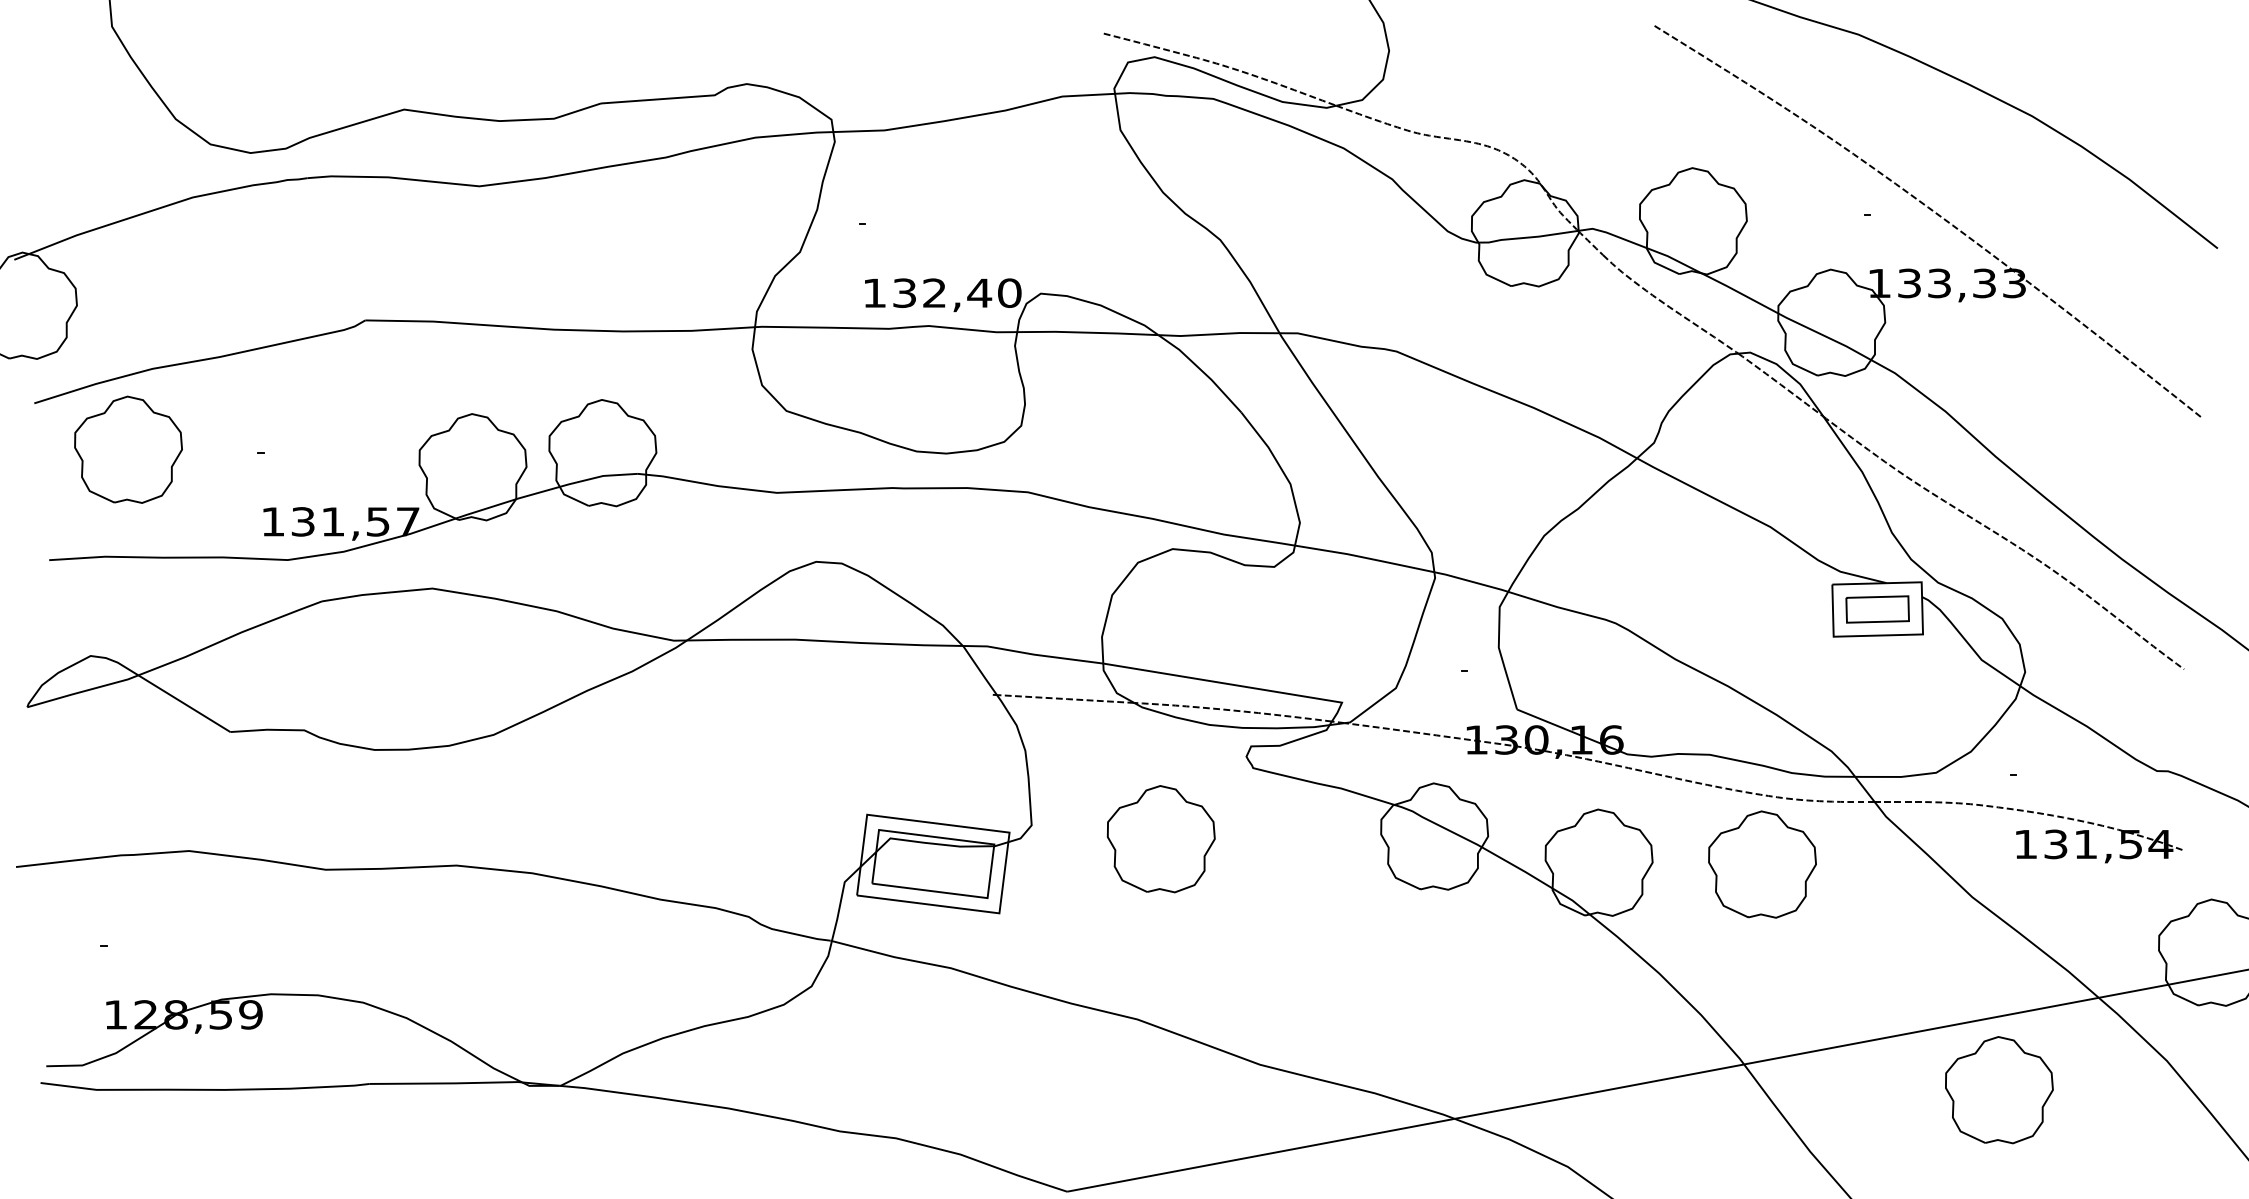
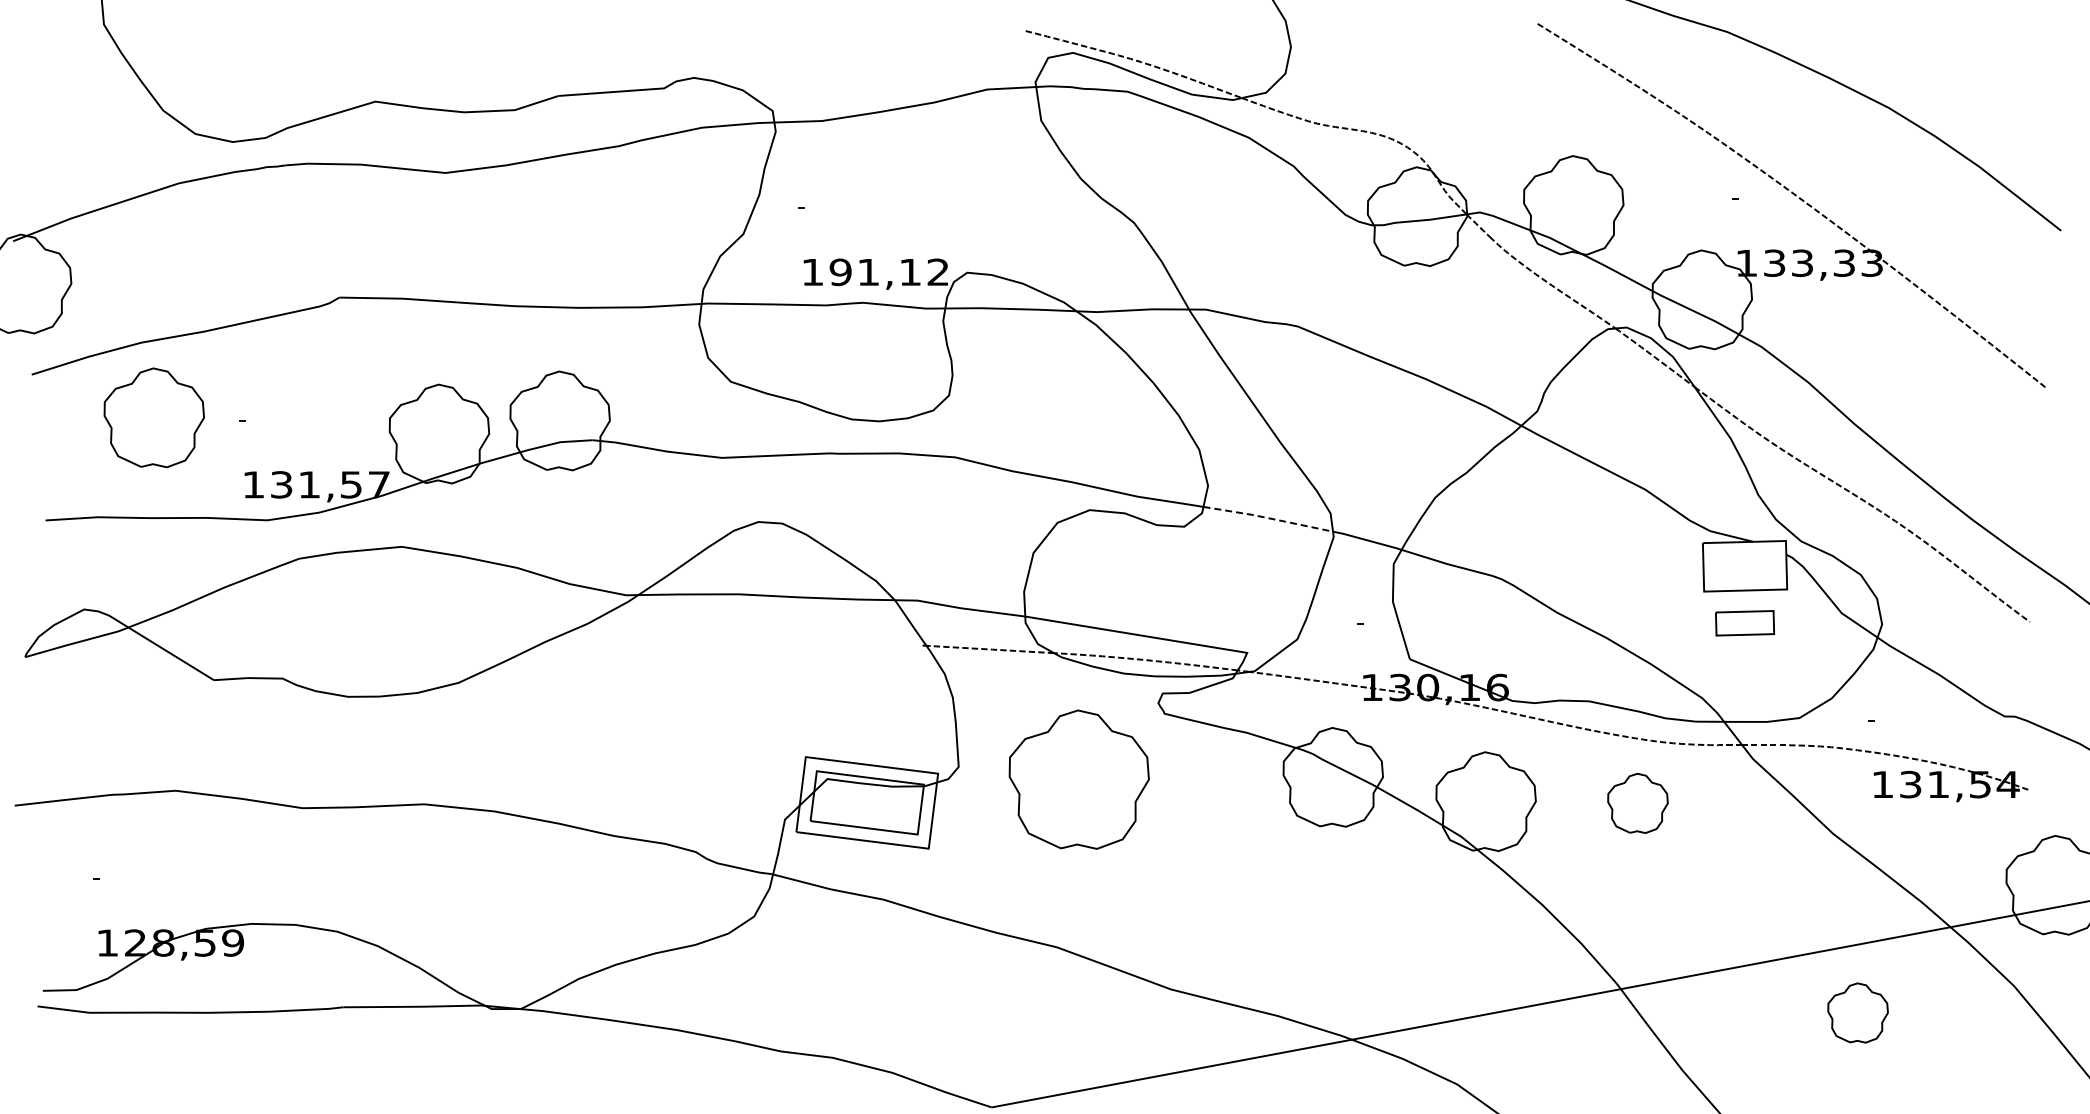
text: (957, 293) -> (889, 272), 132,40 -> 191,12
part: (127, 449) -> (153, 417), moved
line: (1364, 558) -> (1268, 518), solid -> dashed
part: (1878, 609) -> (1745, 623), moved
part: (1160, 838) -> (1078, 779), size x1.4
part: (1761, 864) -> (1637, 803), size x0.6
part: (1998, 1089) -> (1857, 1012), size x0.6

